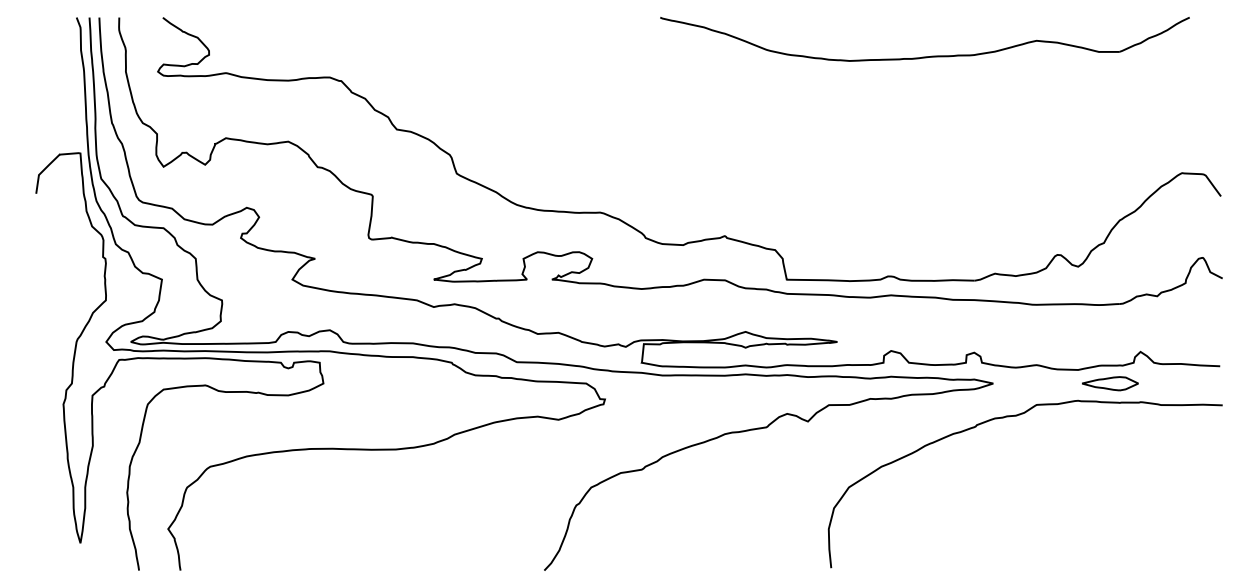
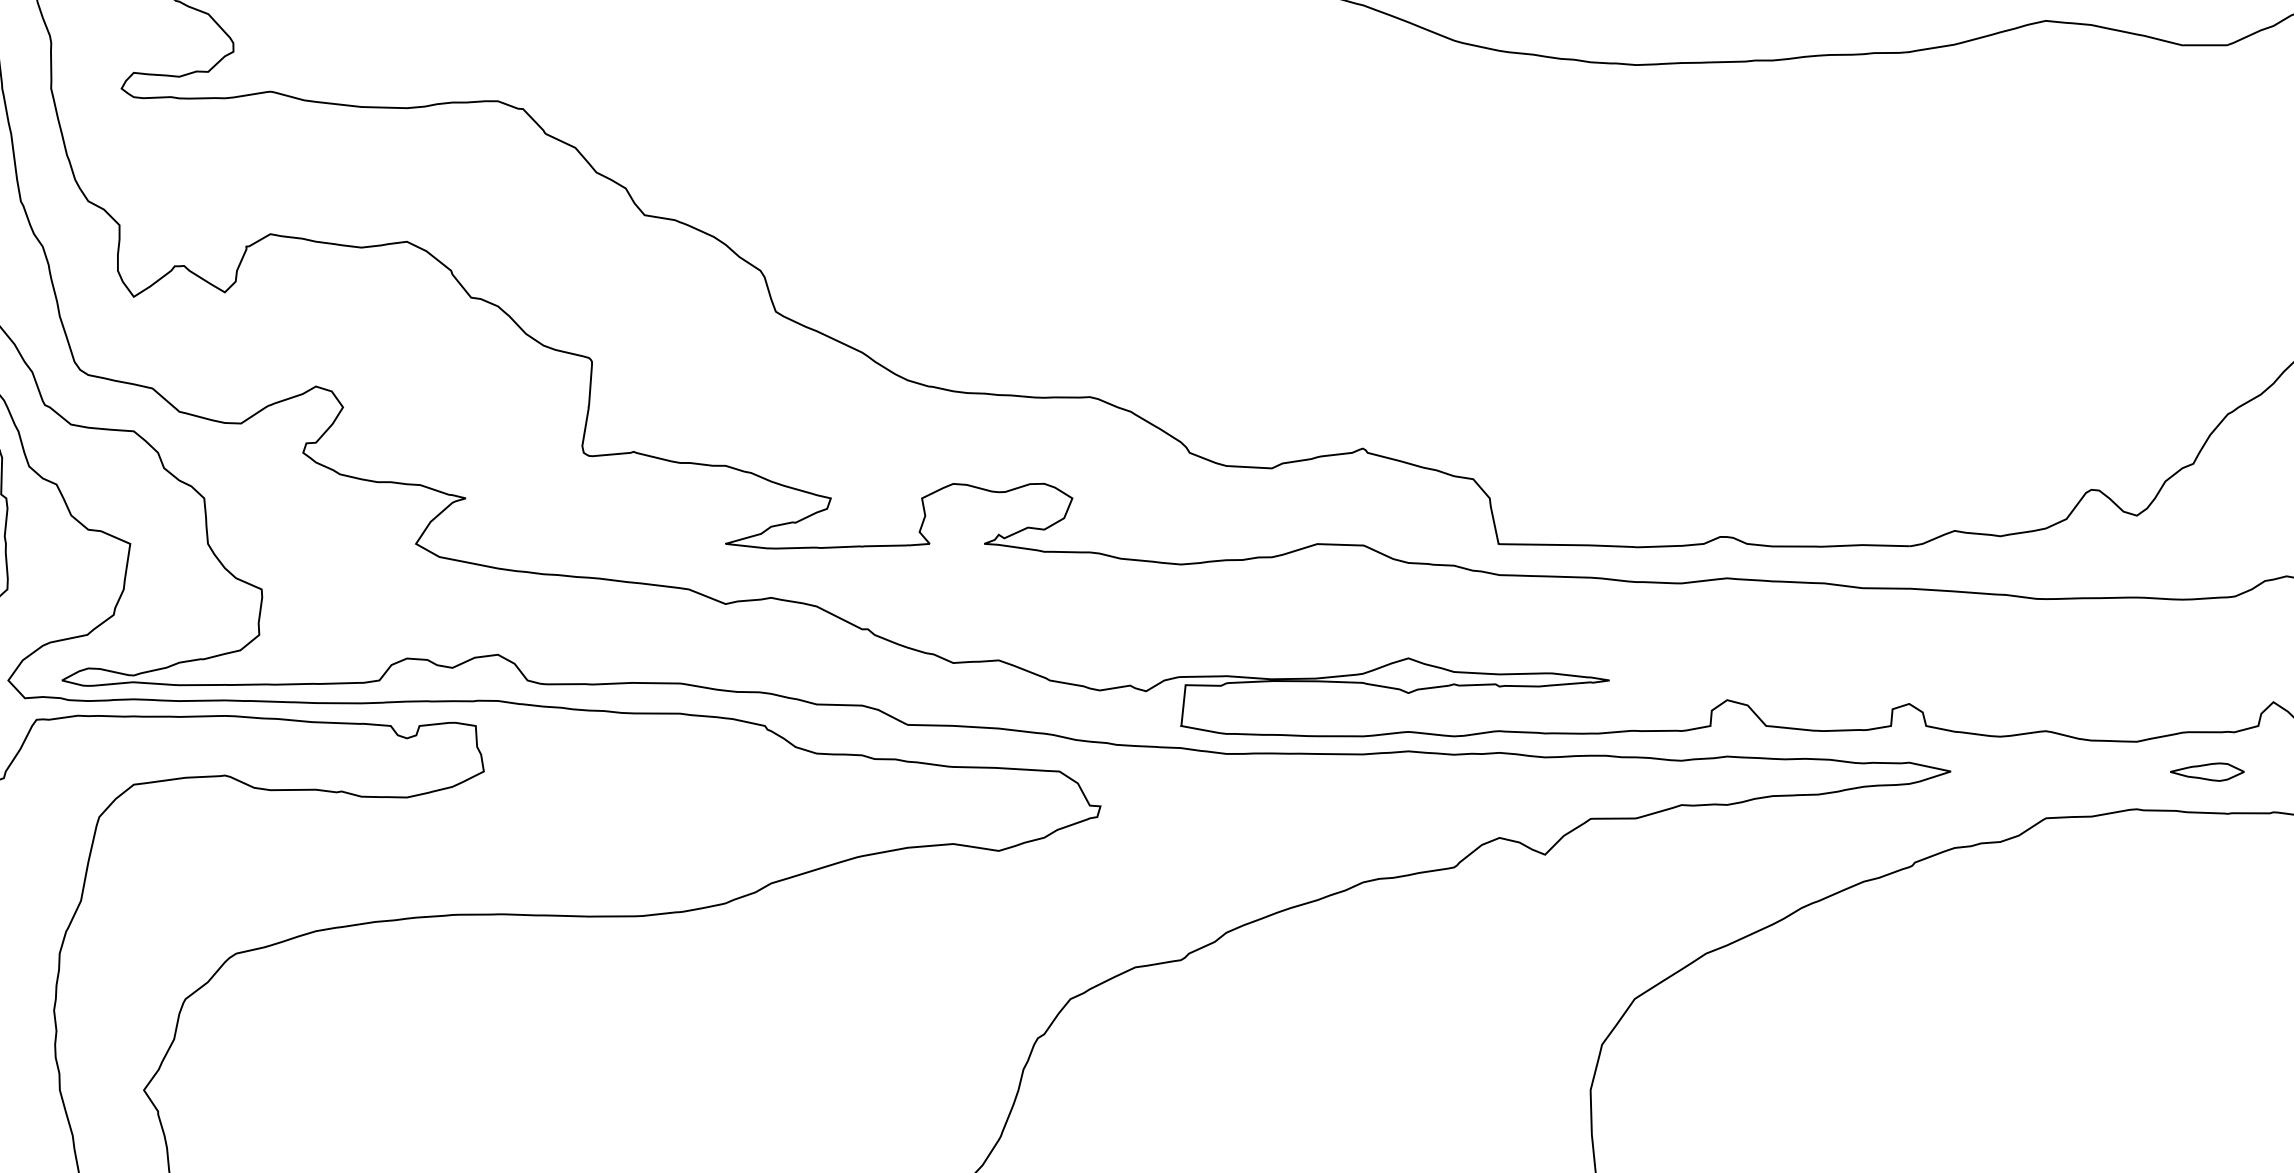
part: (1110, 383) -> (2207, 771), size x0.6

